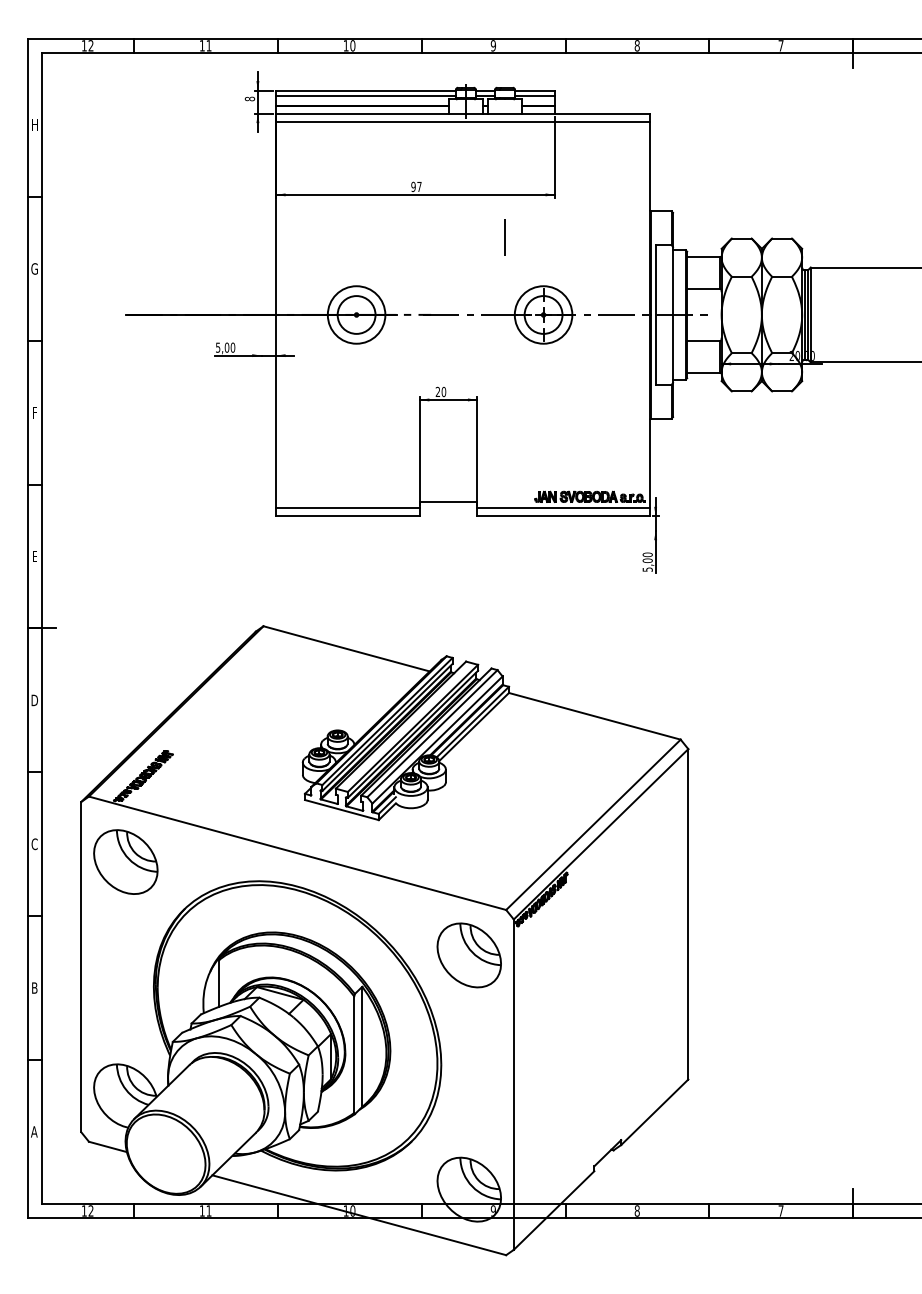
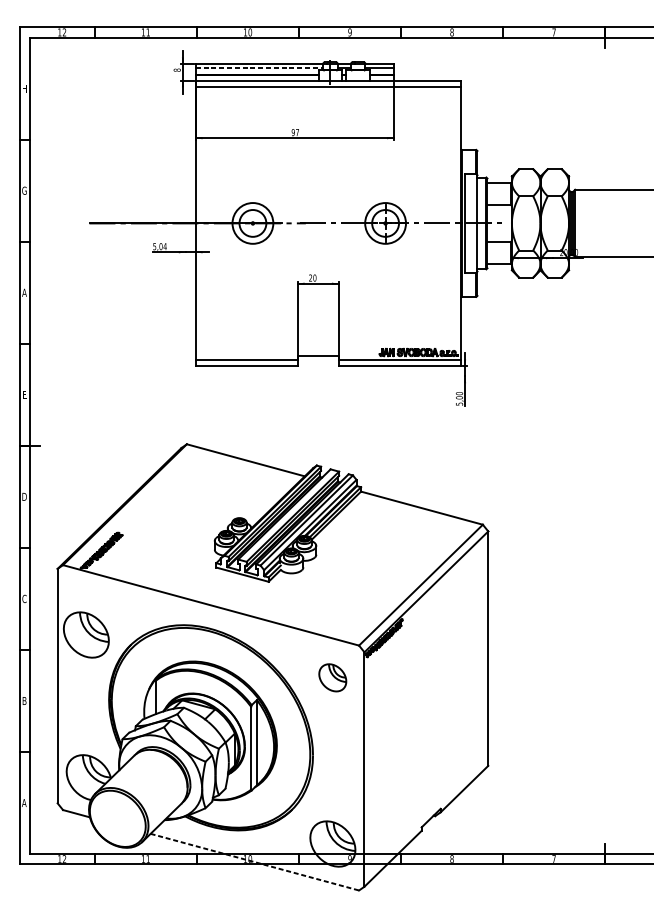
line: (365, 96) -> (259, 68), solid -> dashed
line: (505, 237) -> (358, 168), removed
text: (232, 347) -> (164, 246), 5,00 -> 5,04
text: (34, 412) -> (24, 292), F -> A
part: (125, 861) -> (86, 634), moved
part: (468, 955) -> (332, 677), size x0.6
line: (359, 1215) -> (254, 862), solid -> dashed

